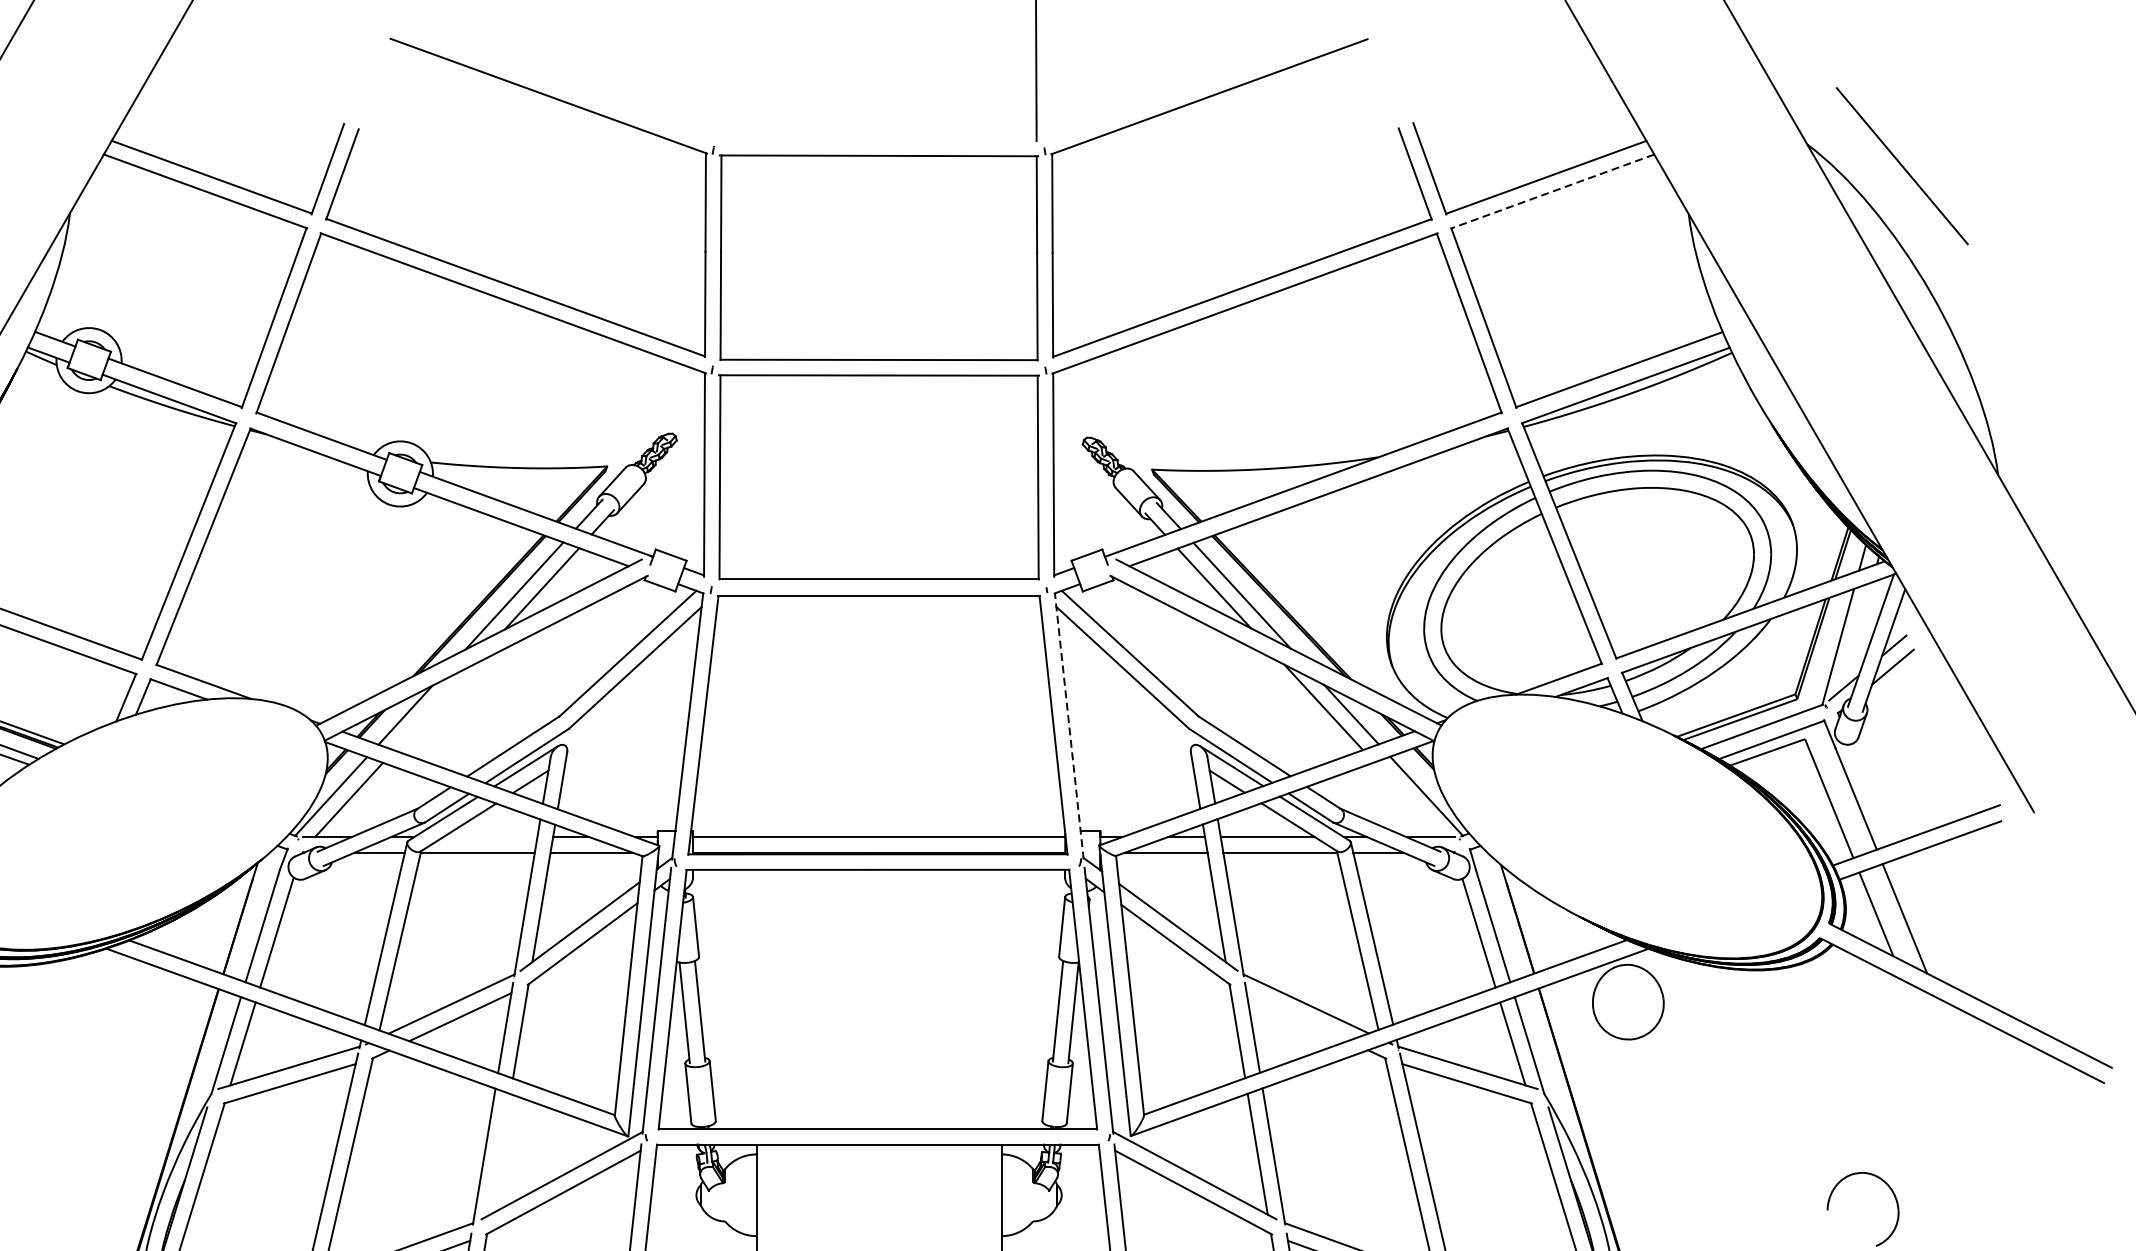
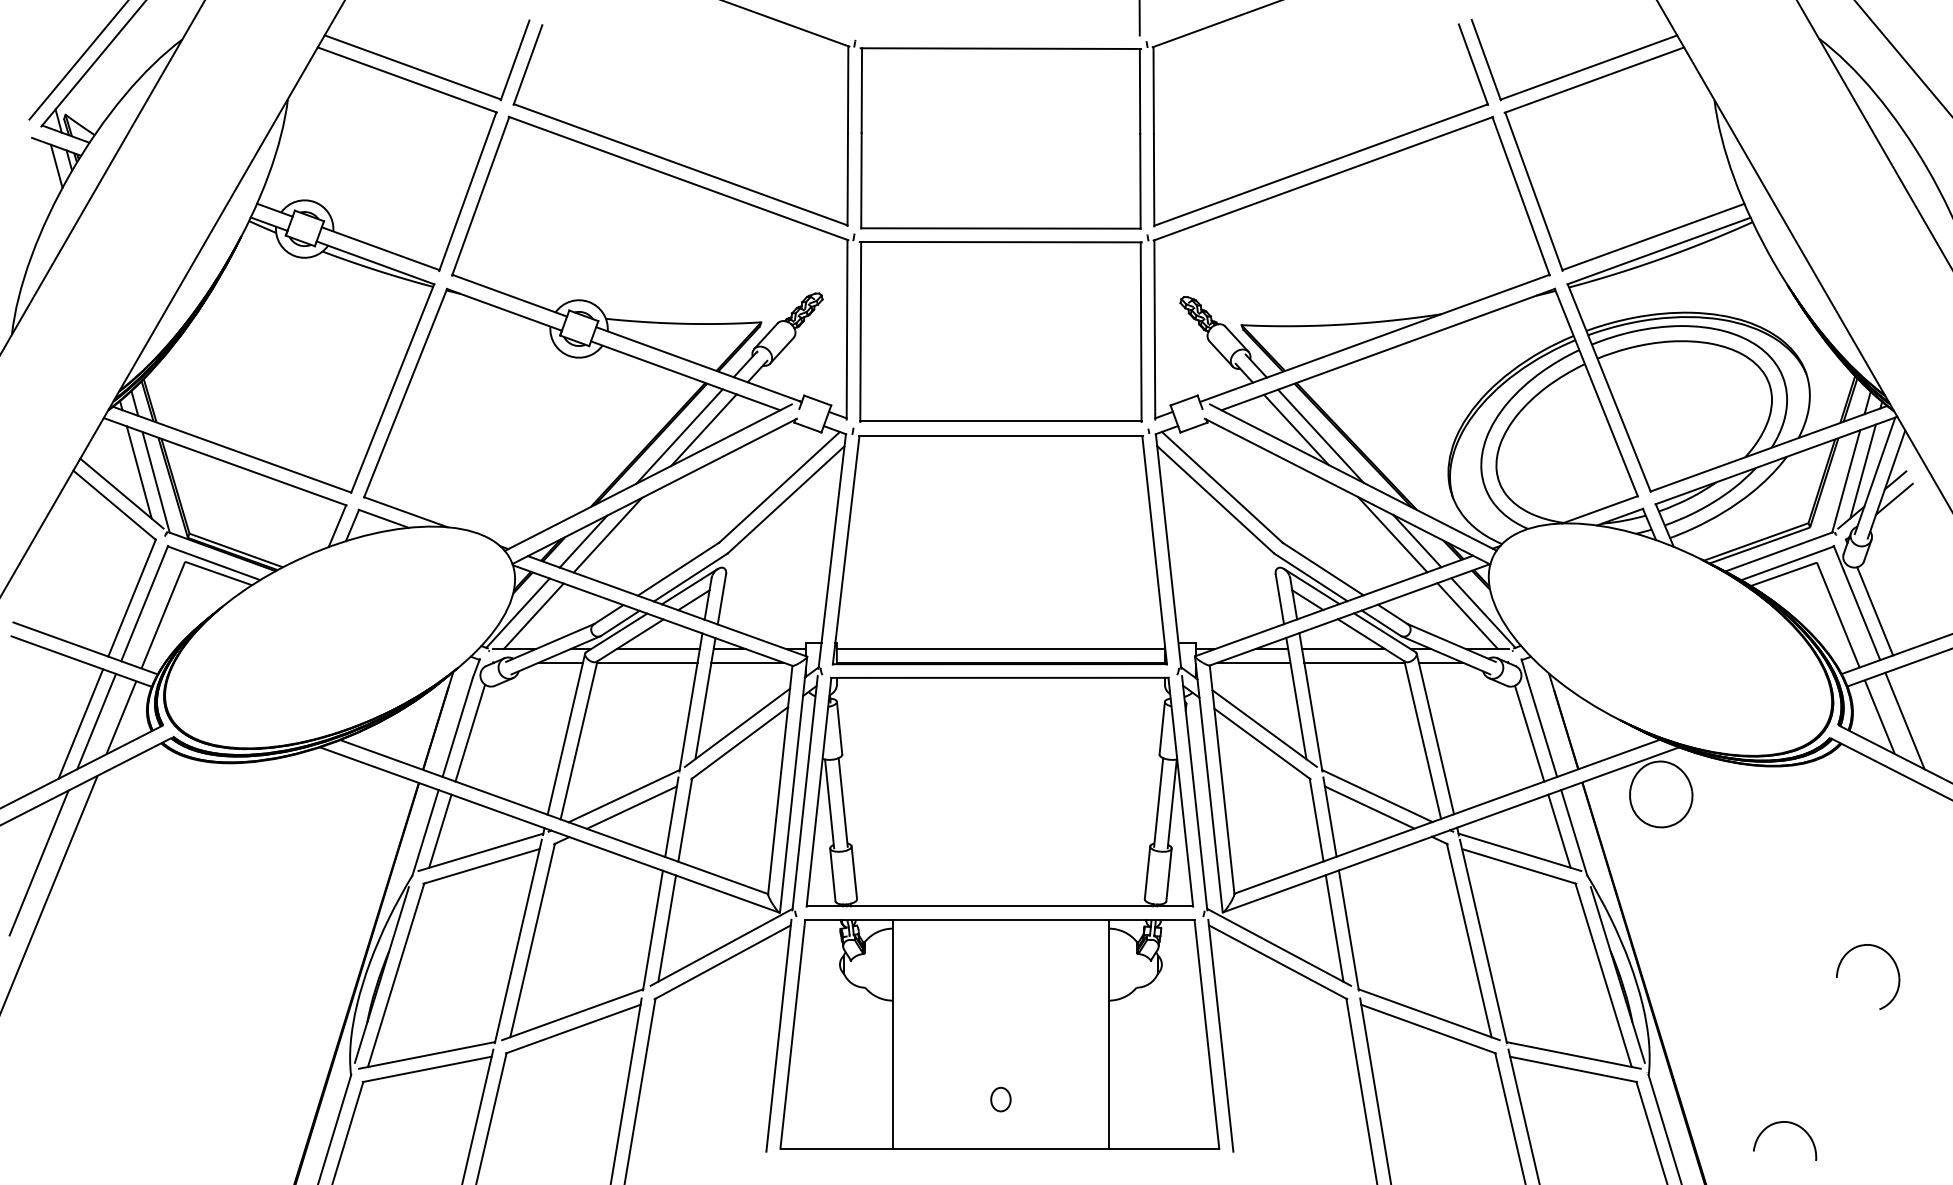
line: (1551, 192) -> (1593, 80), dashed -> solid
line: (1856, 635) -> (1862, 471), added
line: (432, 707) -> (607, 534), added
line: (1069, 726) -> (1168, 551), dashed -> solid
line: (1871, 794) -> (1875, 611), added
line: (1408, 800) -> (1467, 616), added
line: (489, 837) -> (657, 649), added
line: (1297, 1016) -> (1369, 807), added
line: (500, 1154) -> (667, 928), added

